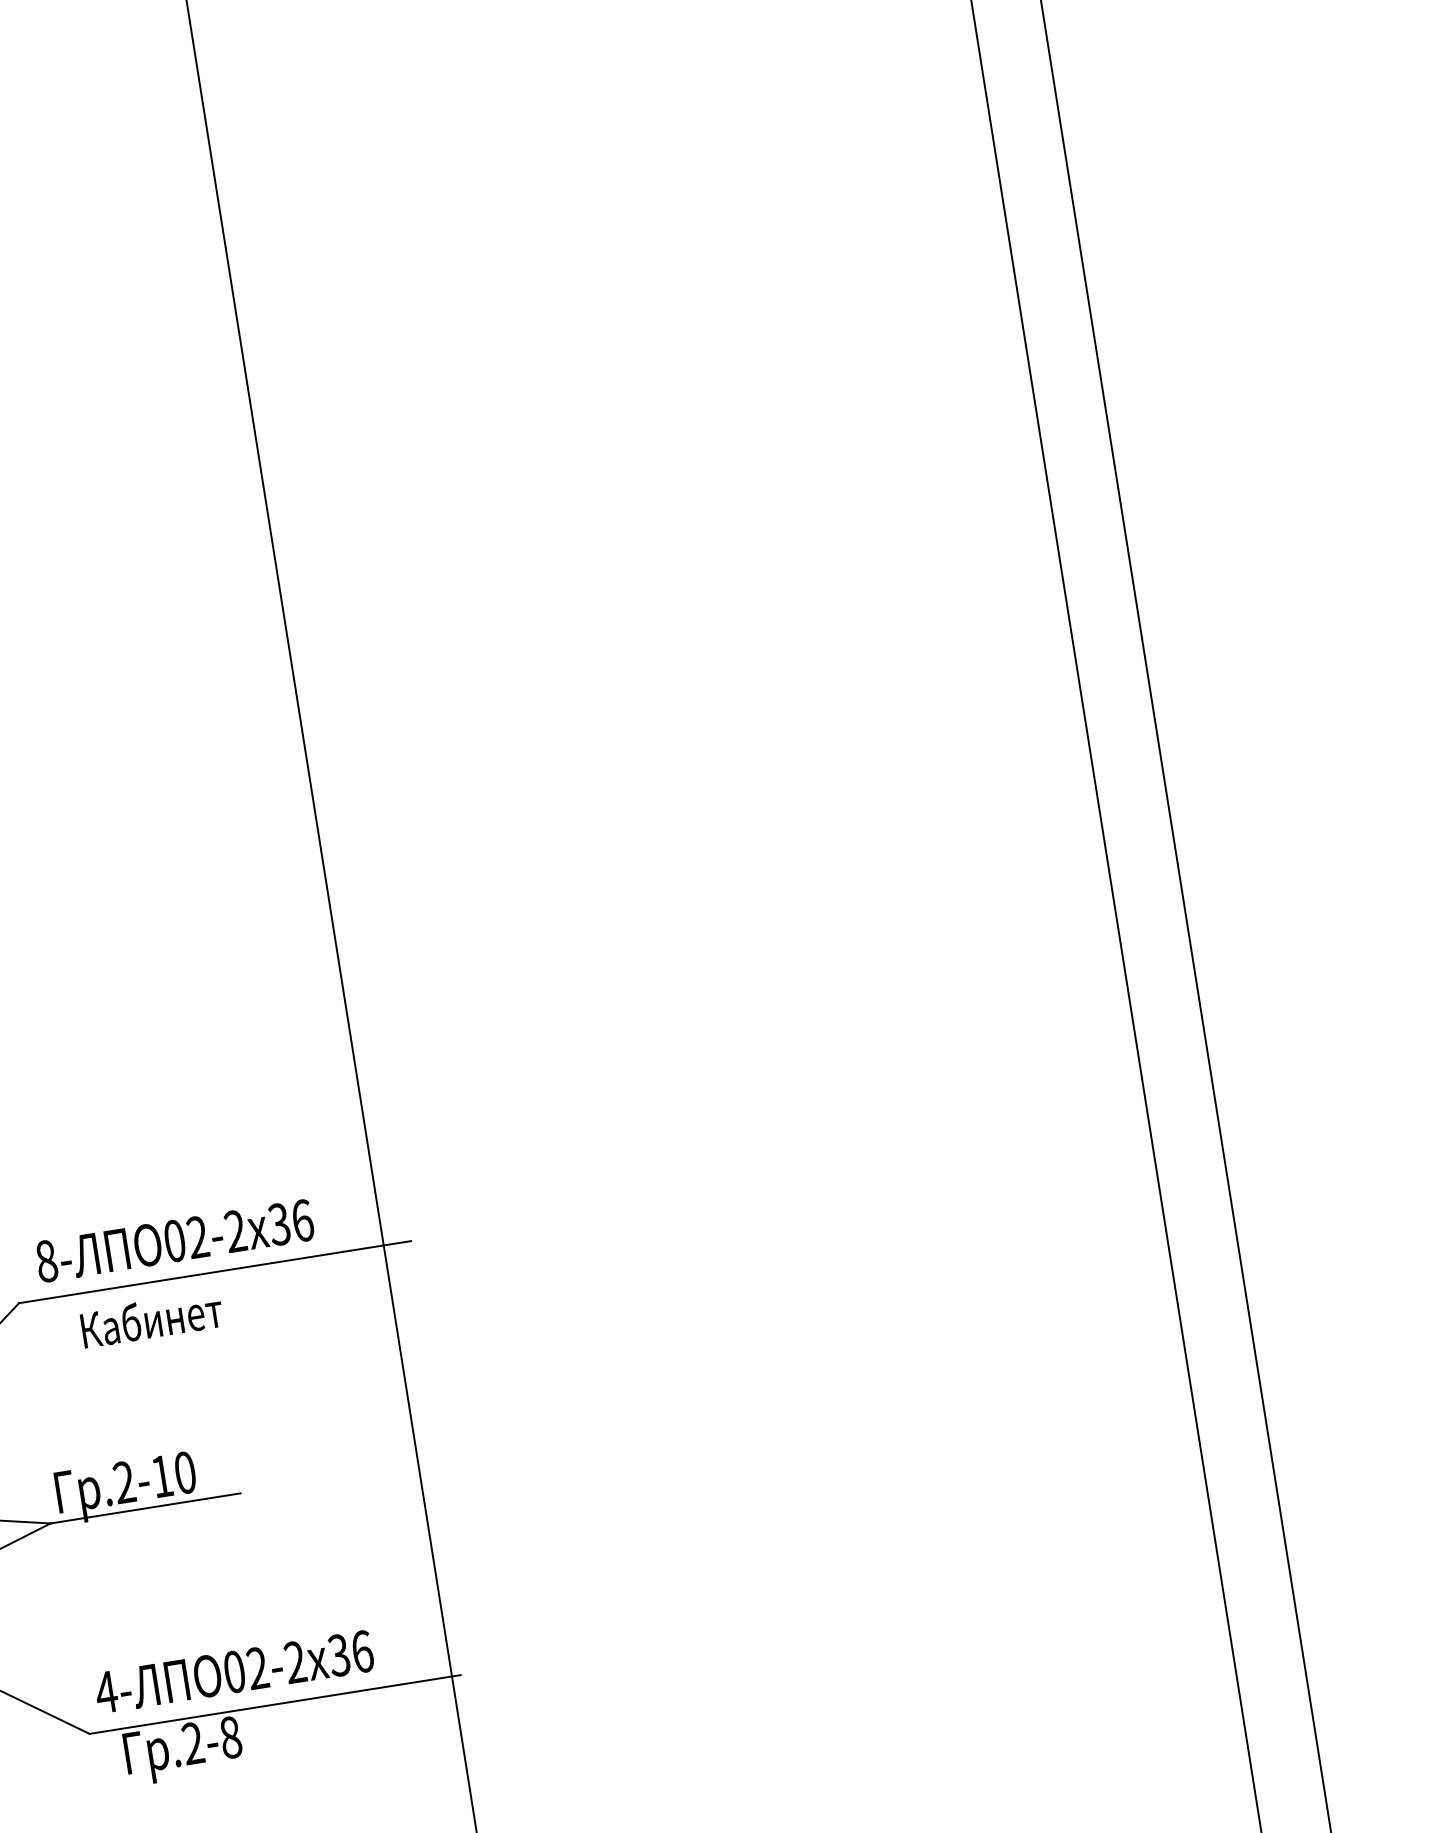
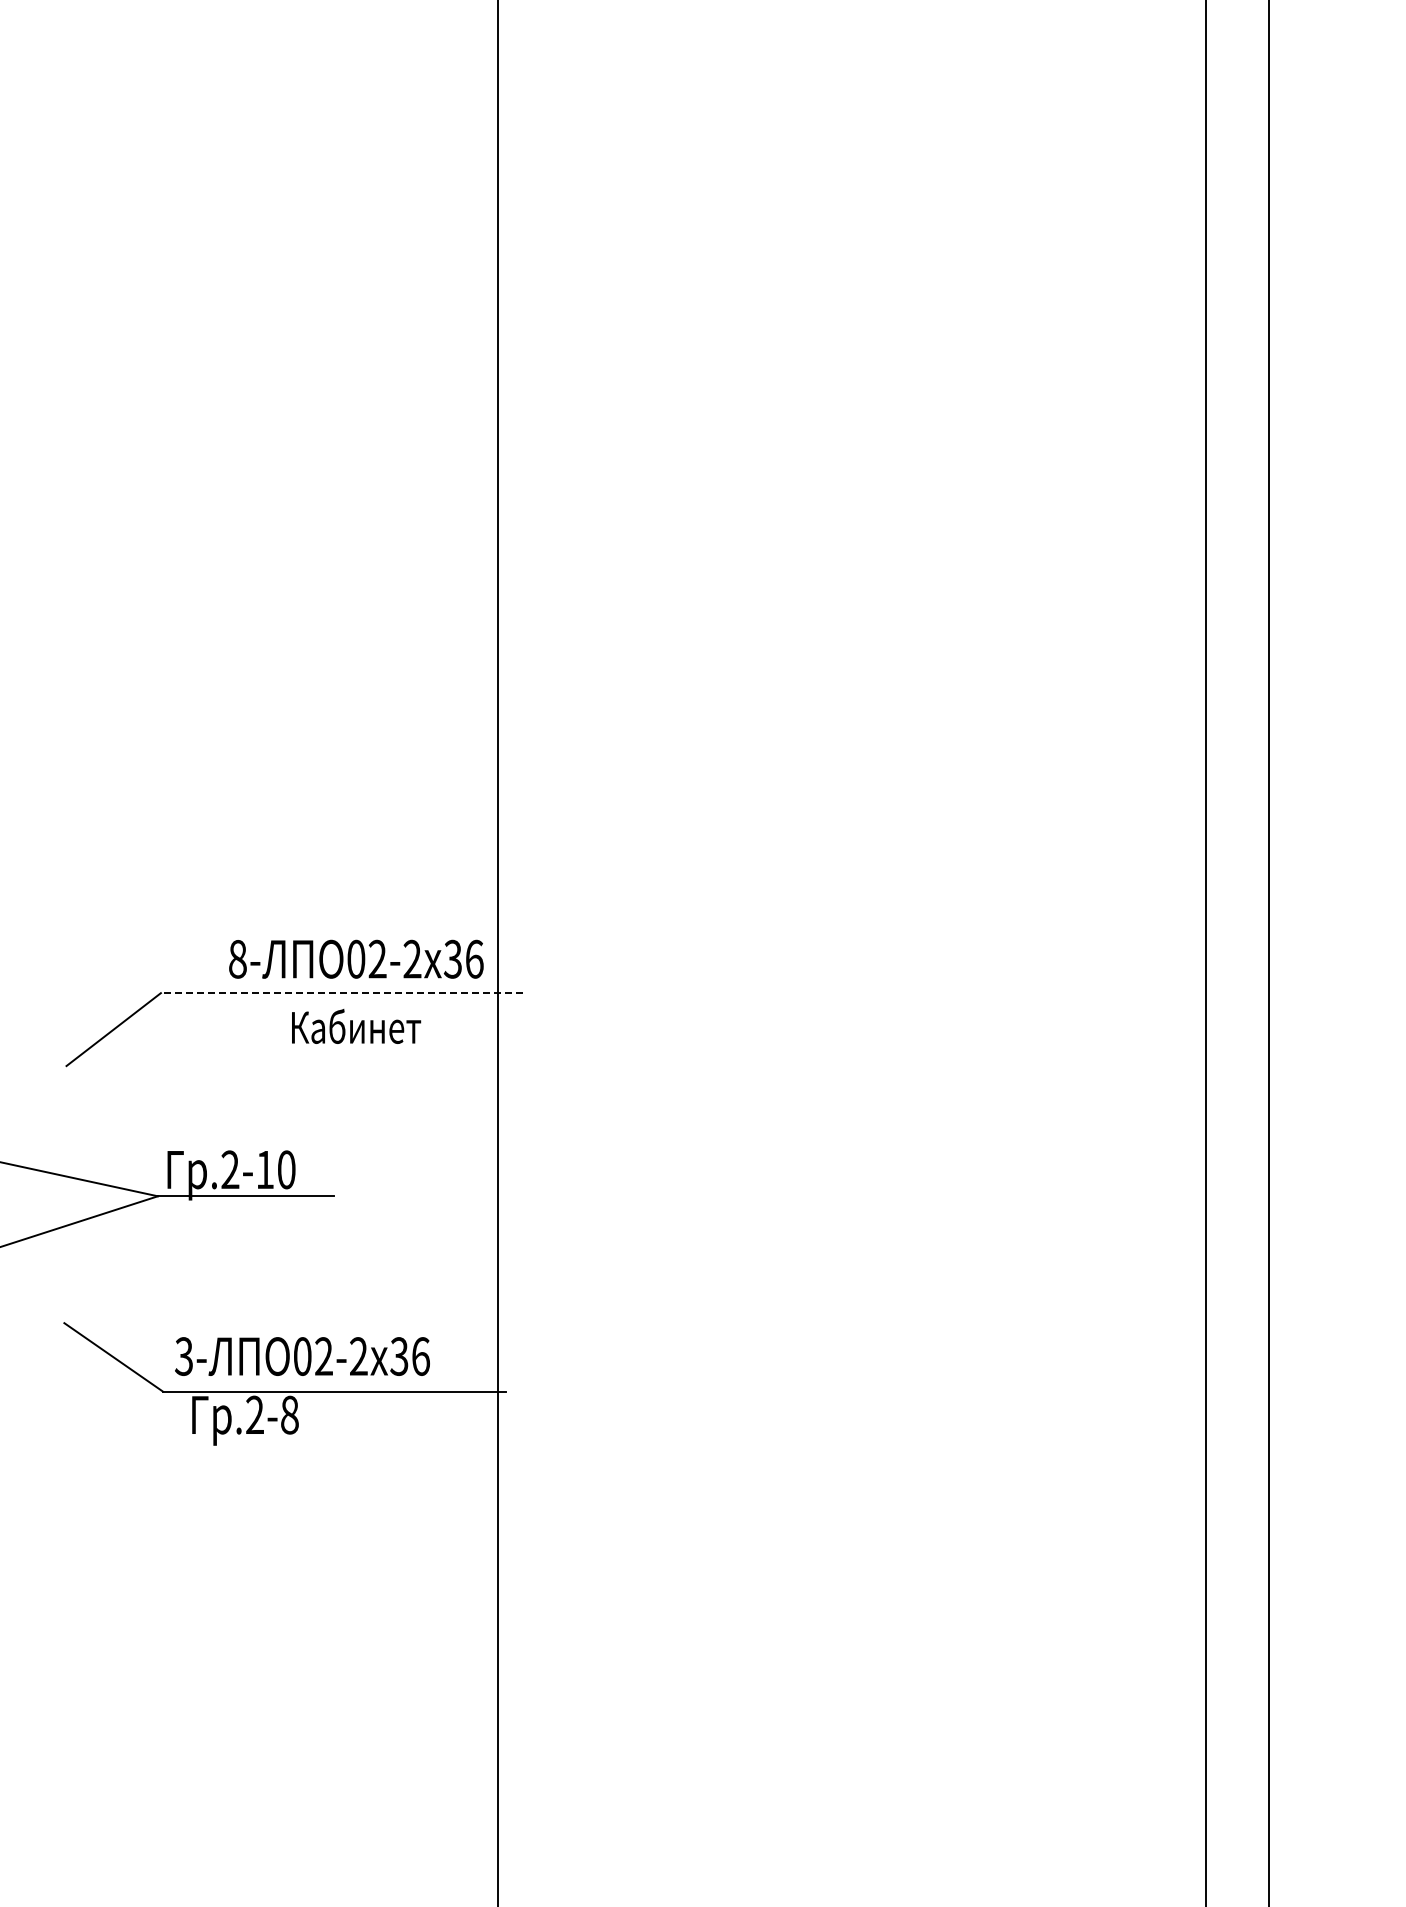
text: (174, 1240) -> (356, 958), moved
line: (214, 1272) -> (341, 993), solid -> dashed
text: (151, 1319) -> (356, 1026), moved
text: (105, 1692) -> (183, 1356), 4- -> 3-

